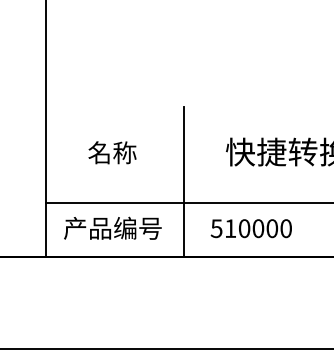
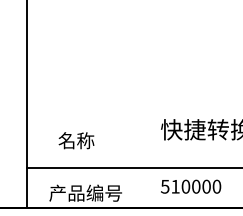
text: (112, 152) -> (76, 140), moved
line: (184, 181) -> (130, 151), removed
text: (112, 227) -> (85, 192), moved
text: (250, 228) -> (190, 186), moved

